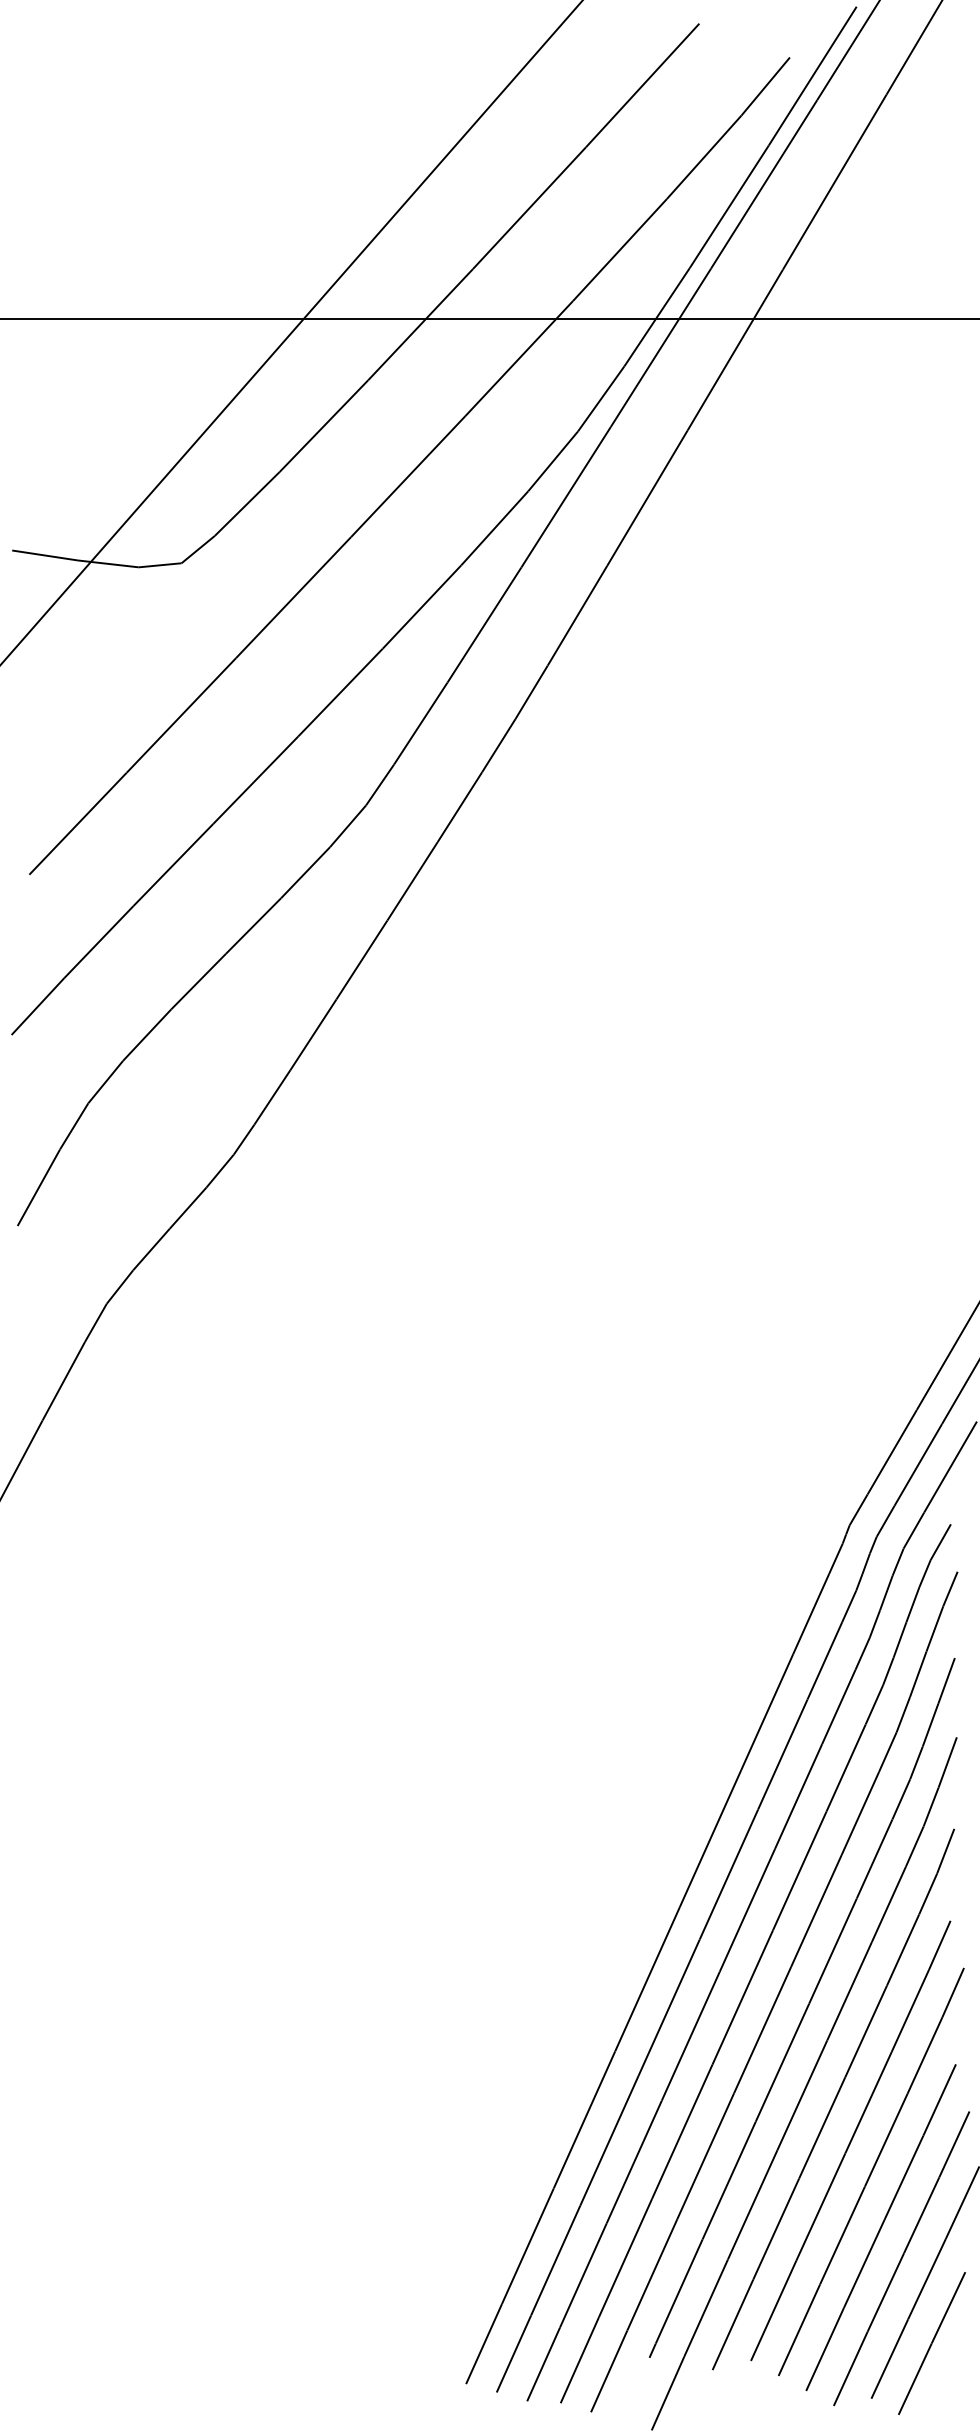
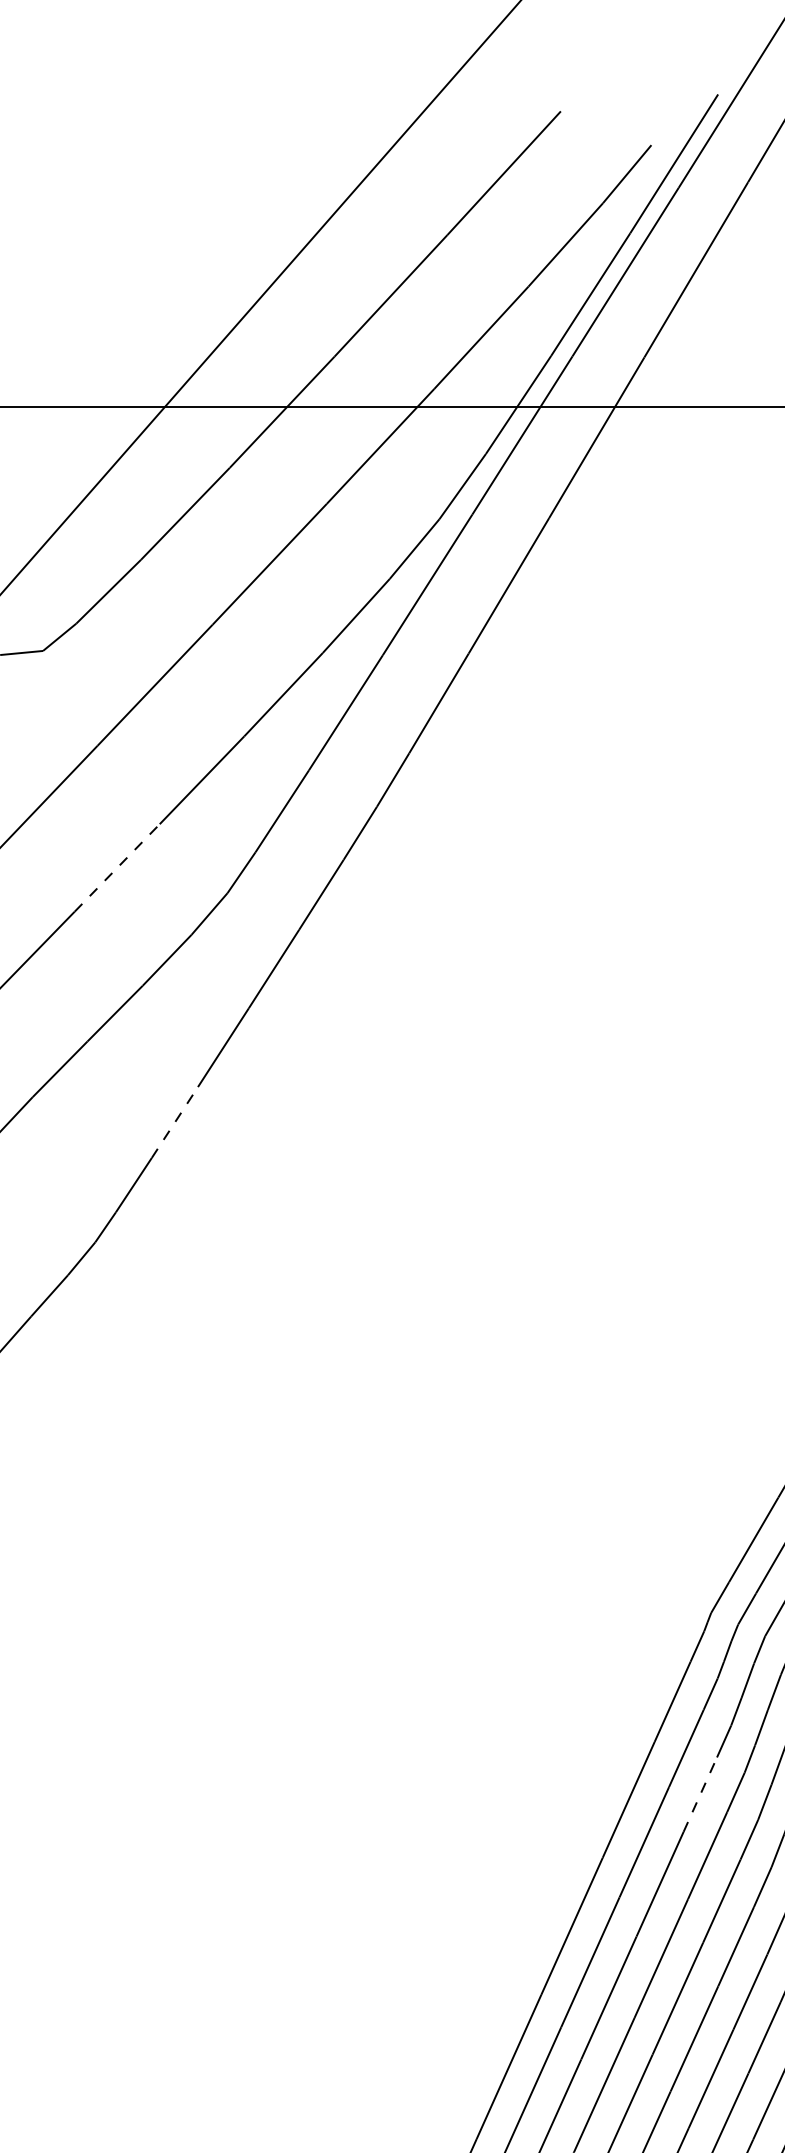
line: (255, 780) -> (116, 868), solid -> dashed
line: (313, 1034) -> (174, 1122), solid -> dashed
line: (838, 1706) -> (699, 1794), solid -> dashed

